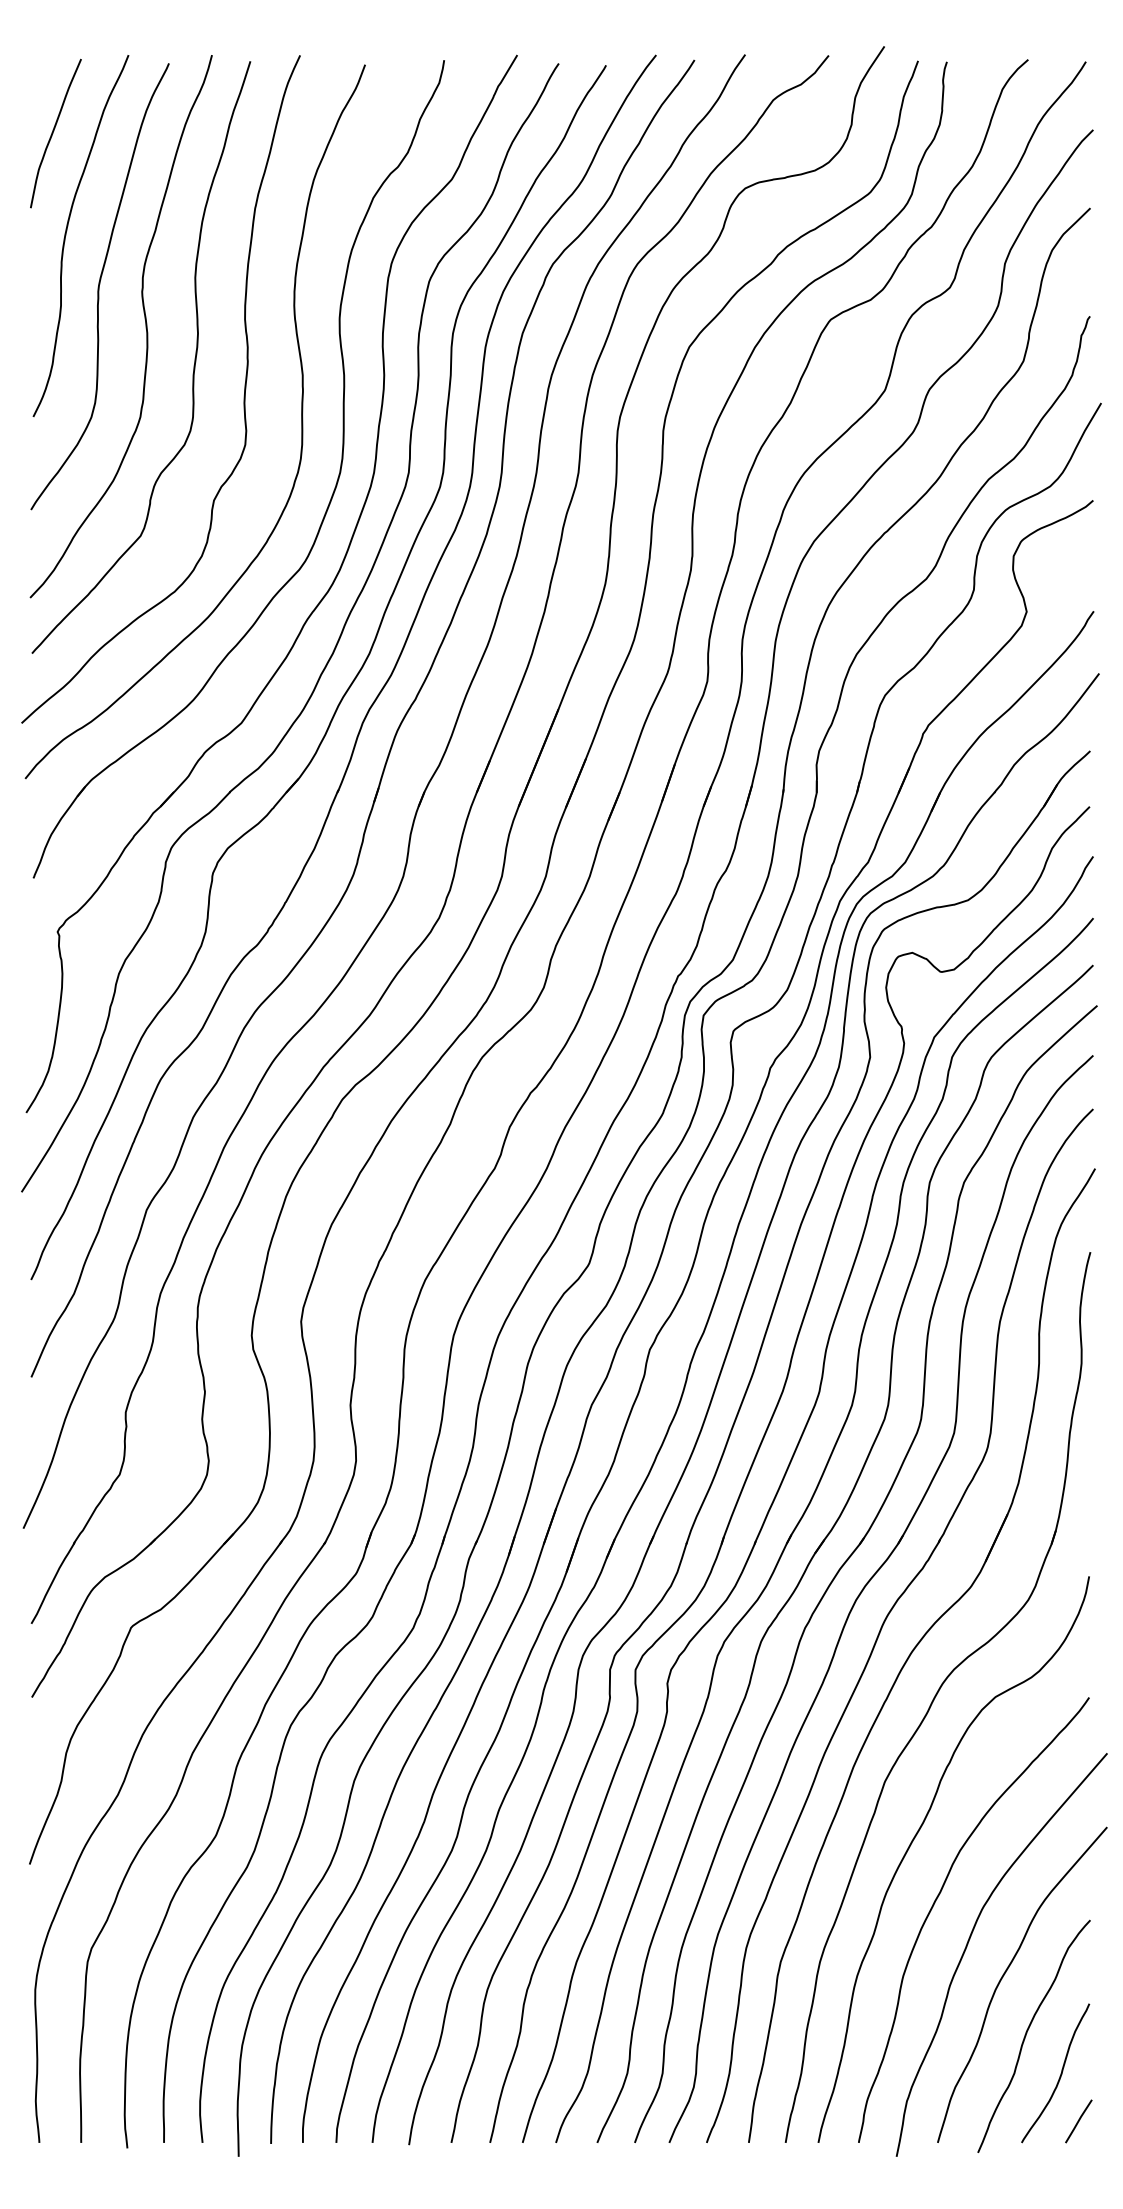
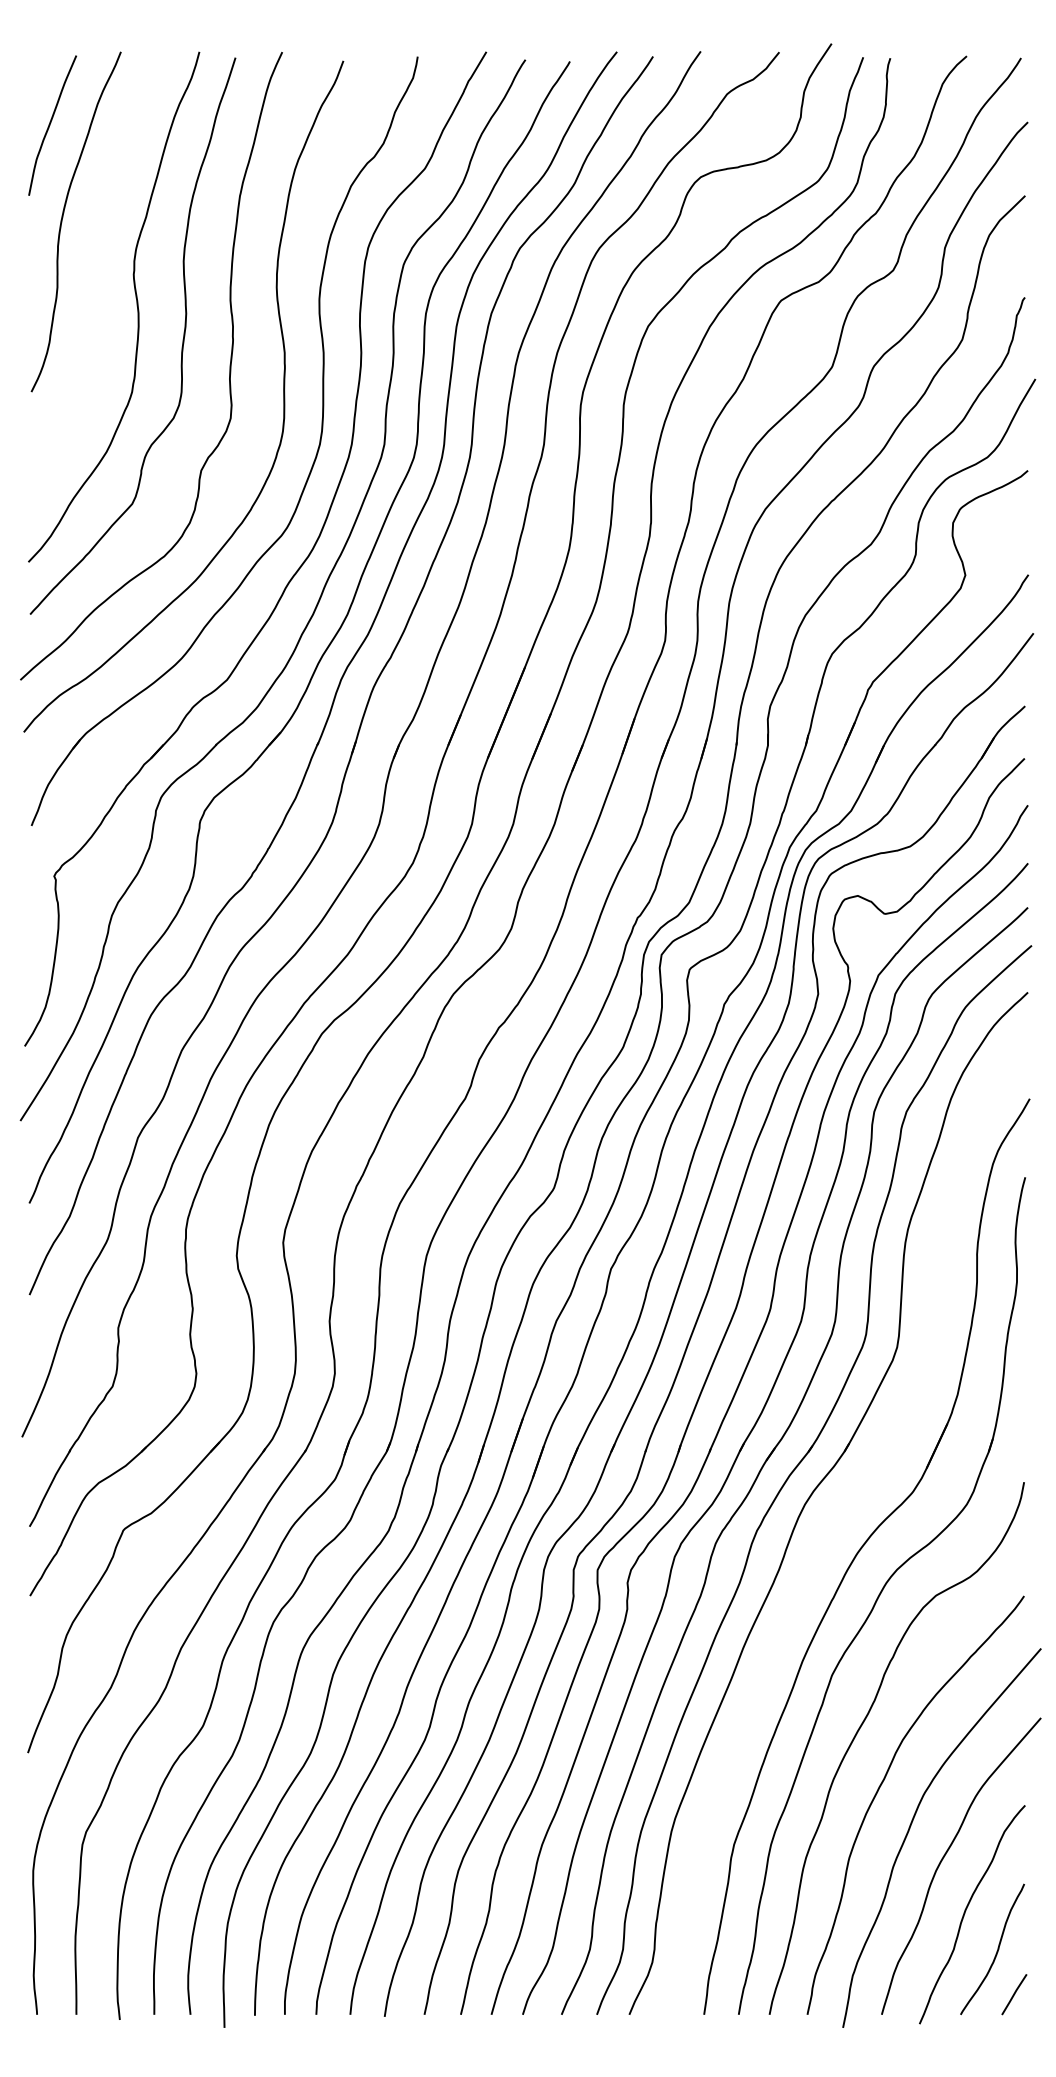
curve: (99, 286) -> (93, 269), removed
part: (886, 1620) -> (833, 1523), removed

